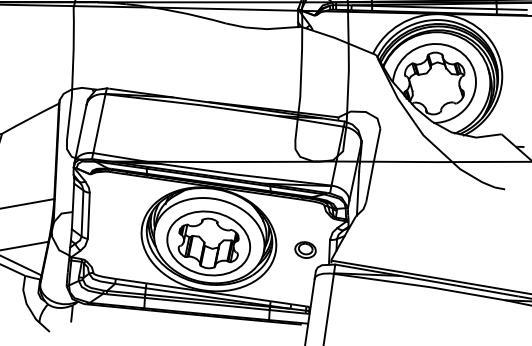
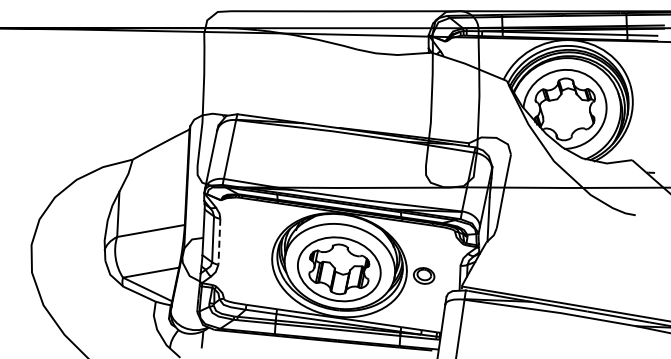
line: (88, 215) -> (219, 241), solid -> dashed
part: (305, 249) -> (424, 275), moved

